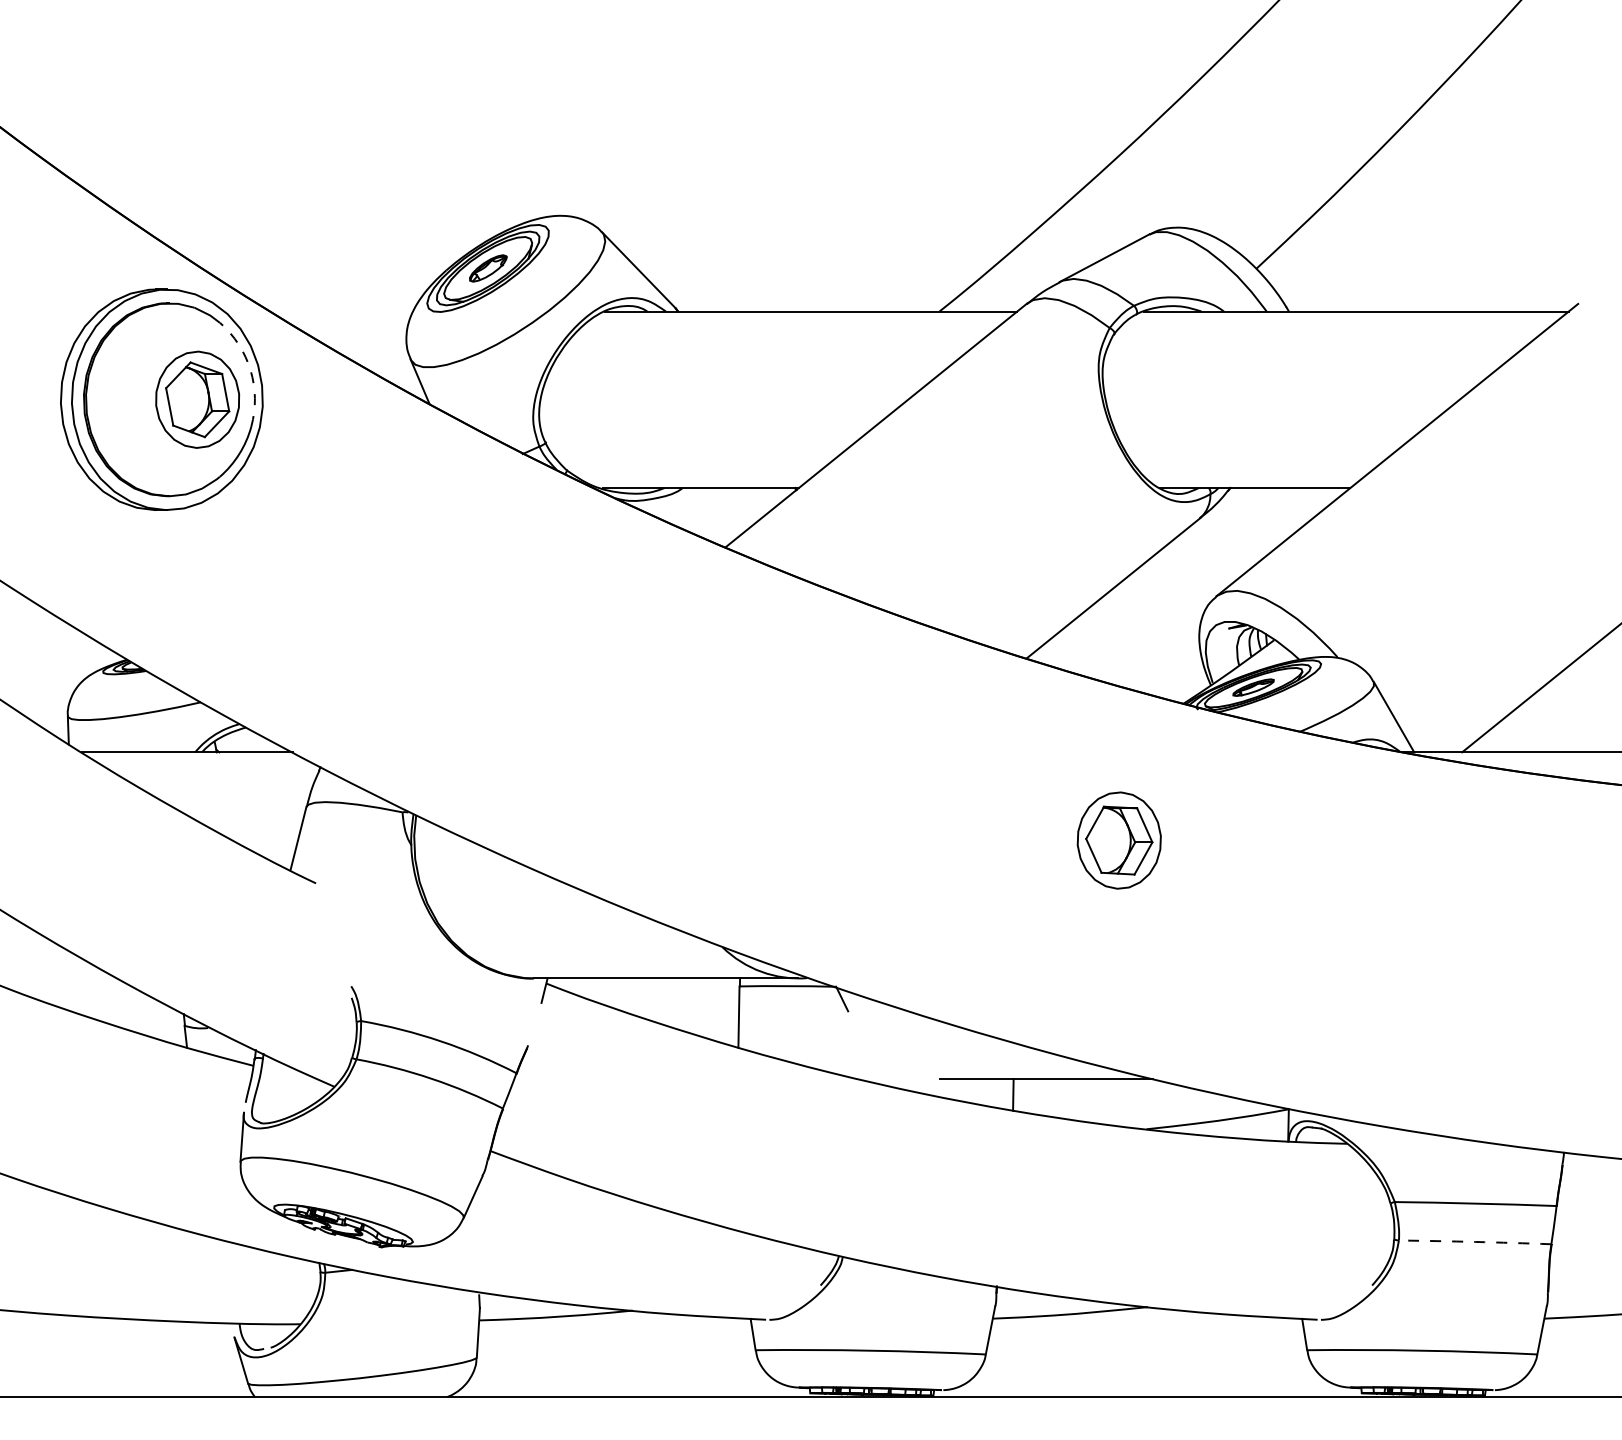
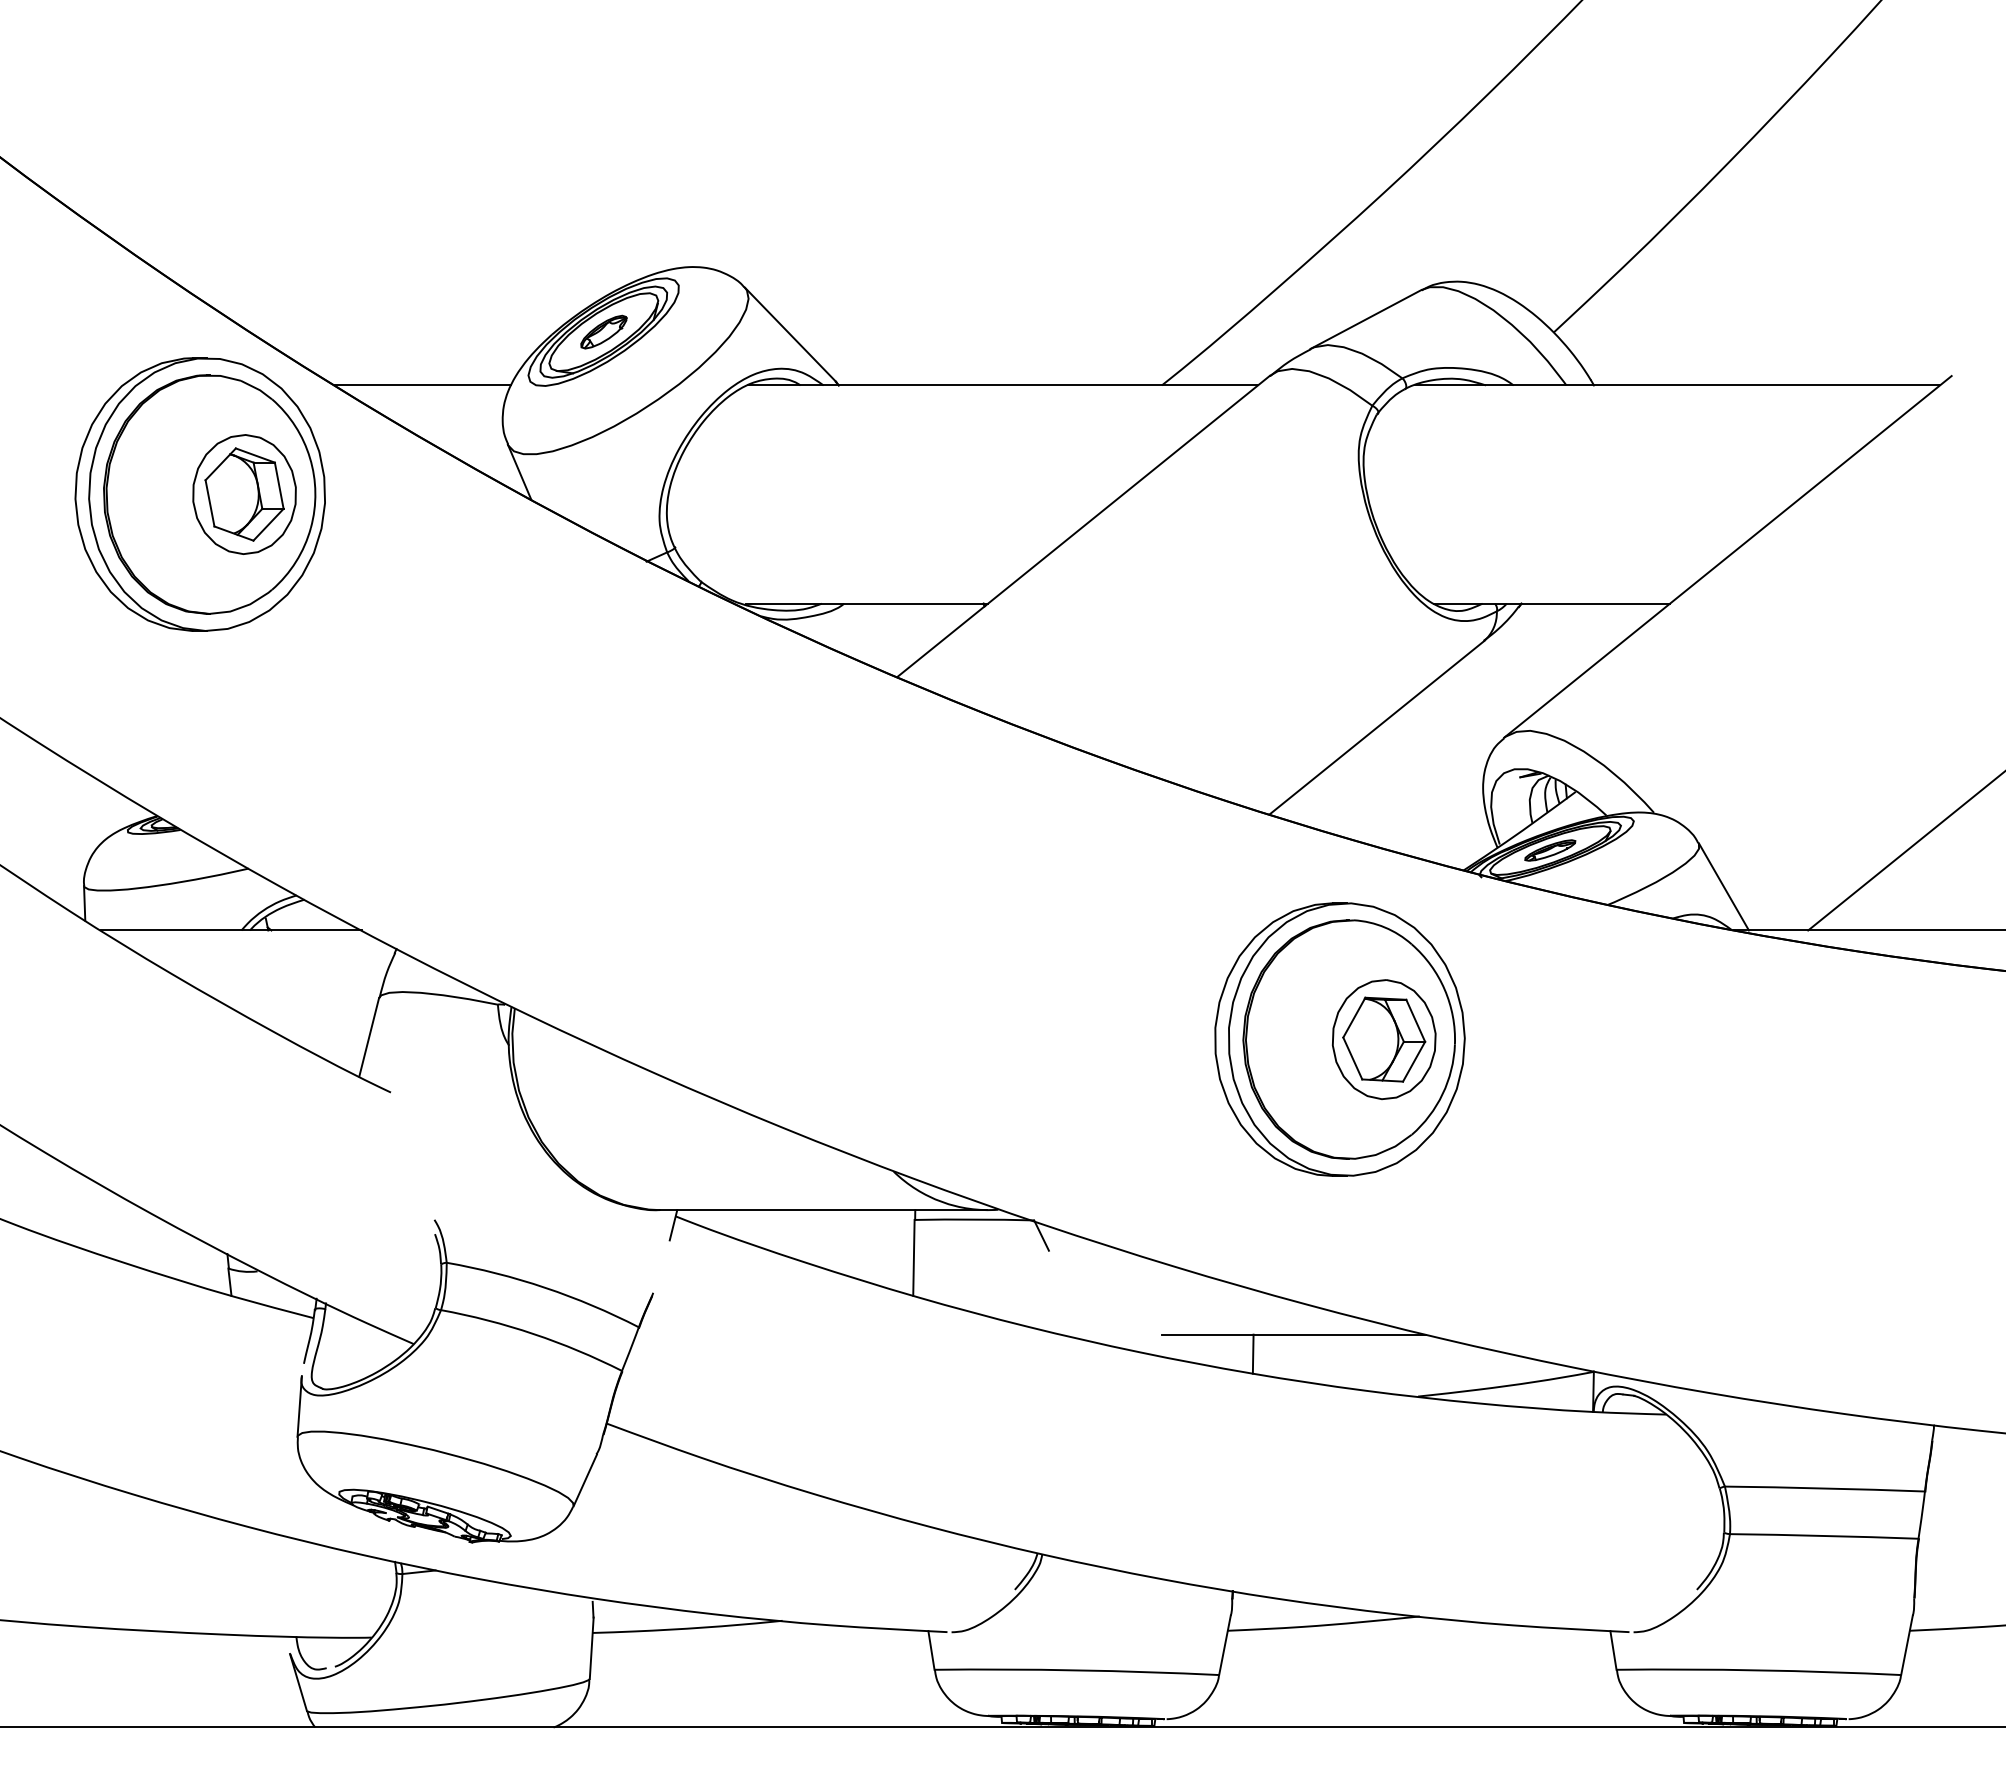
line: (342, 311) -> (423, 385), added
arc: (250, 370) -> (310, 458), dashed -> solid
part: (1083, 840) -> (1339, 1039), added
arc: (1475, 1241) -> (1824, 1535), dashed -> solid

